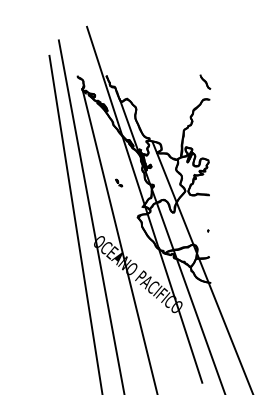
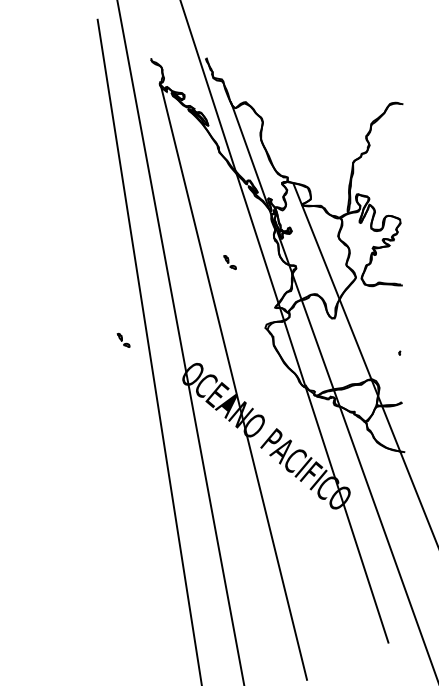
line: (205, 81) -> (394, 69), removed
part: (63, 223) -> (124, 339), added

